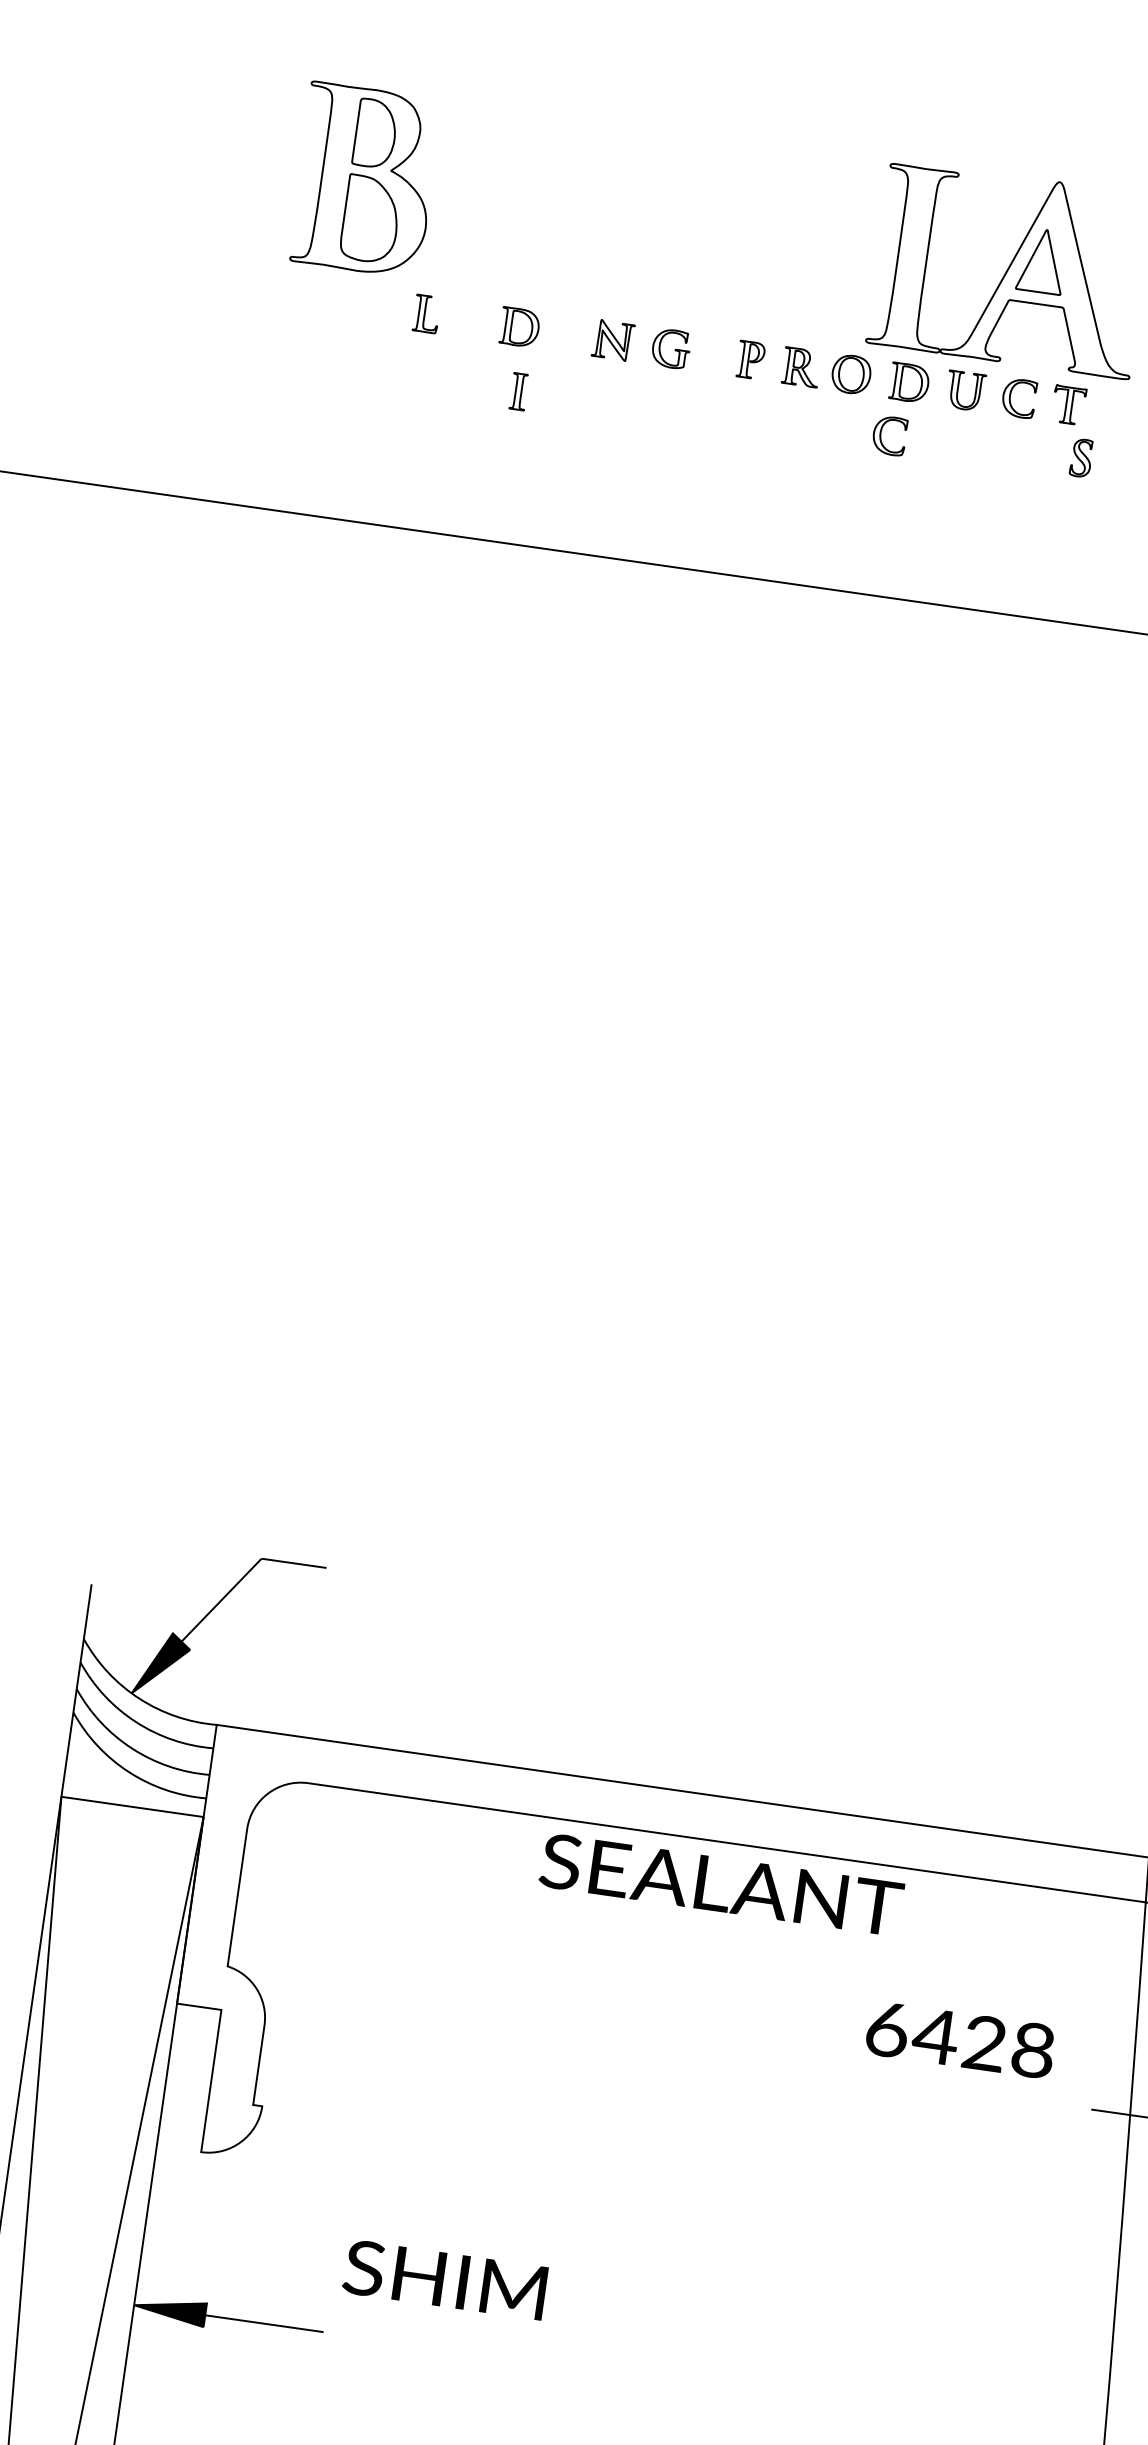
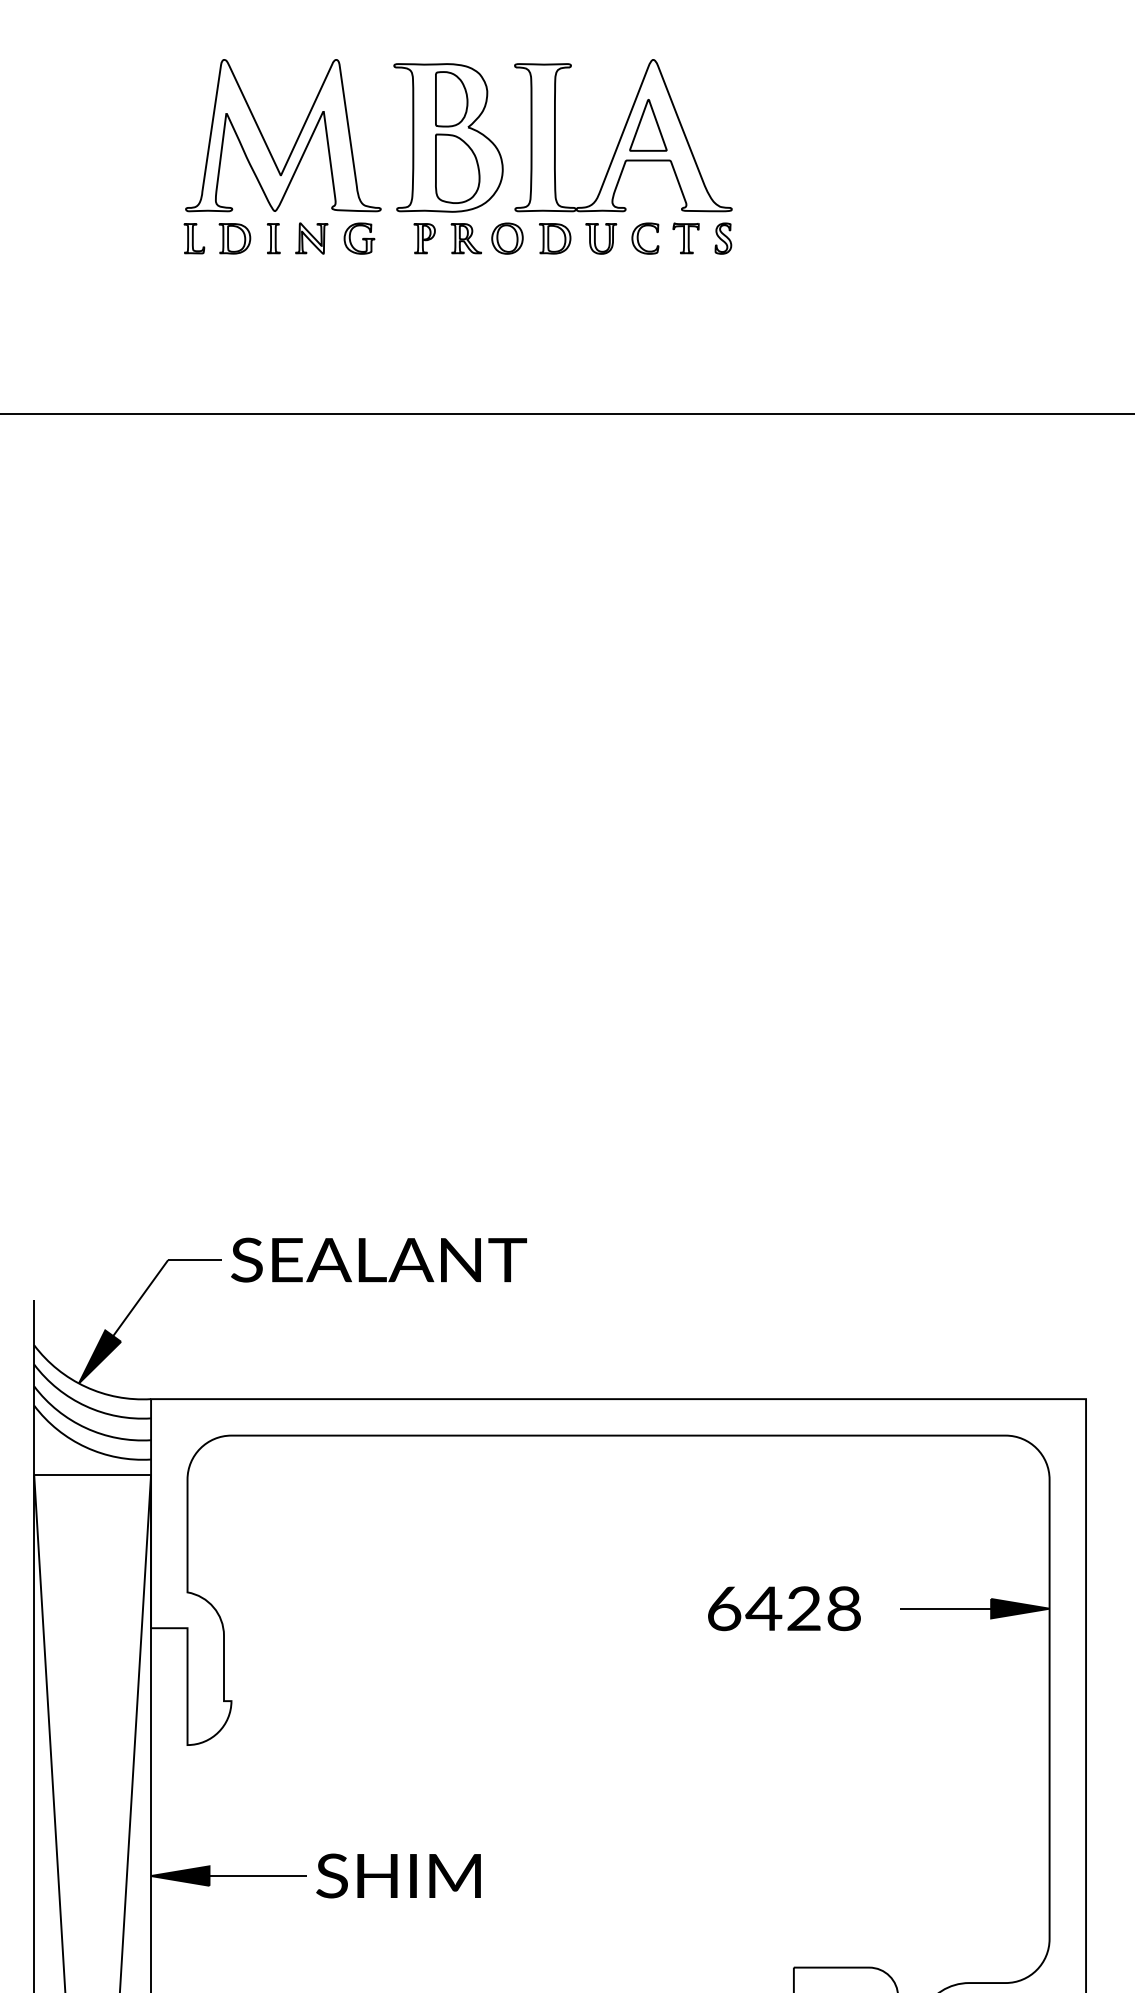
part: (365, 179) -> (448, 137), moved
part: (610, 219) -> (295, 141), added
part: (426, 313) -> (194, 238), moved
part: (518, 391) -> (273, 238), moved
part: (881, 434) -> (538, 283), removed
part: (1081, 457) -> (723, 238), moved
text: (721, 1884) -> (378, 1259), moved
text: (960, 2039) -> (784, 1608), moved
text: (445, 2279) -> (398, 1875), moved

